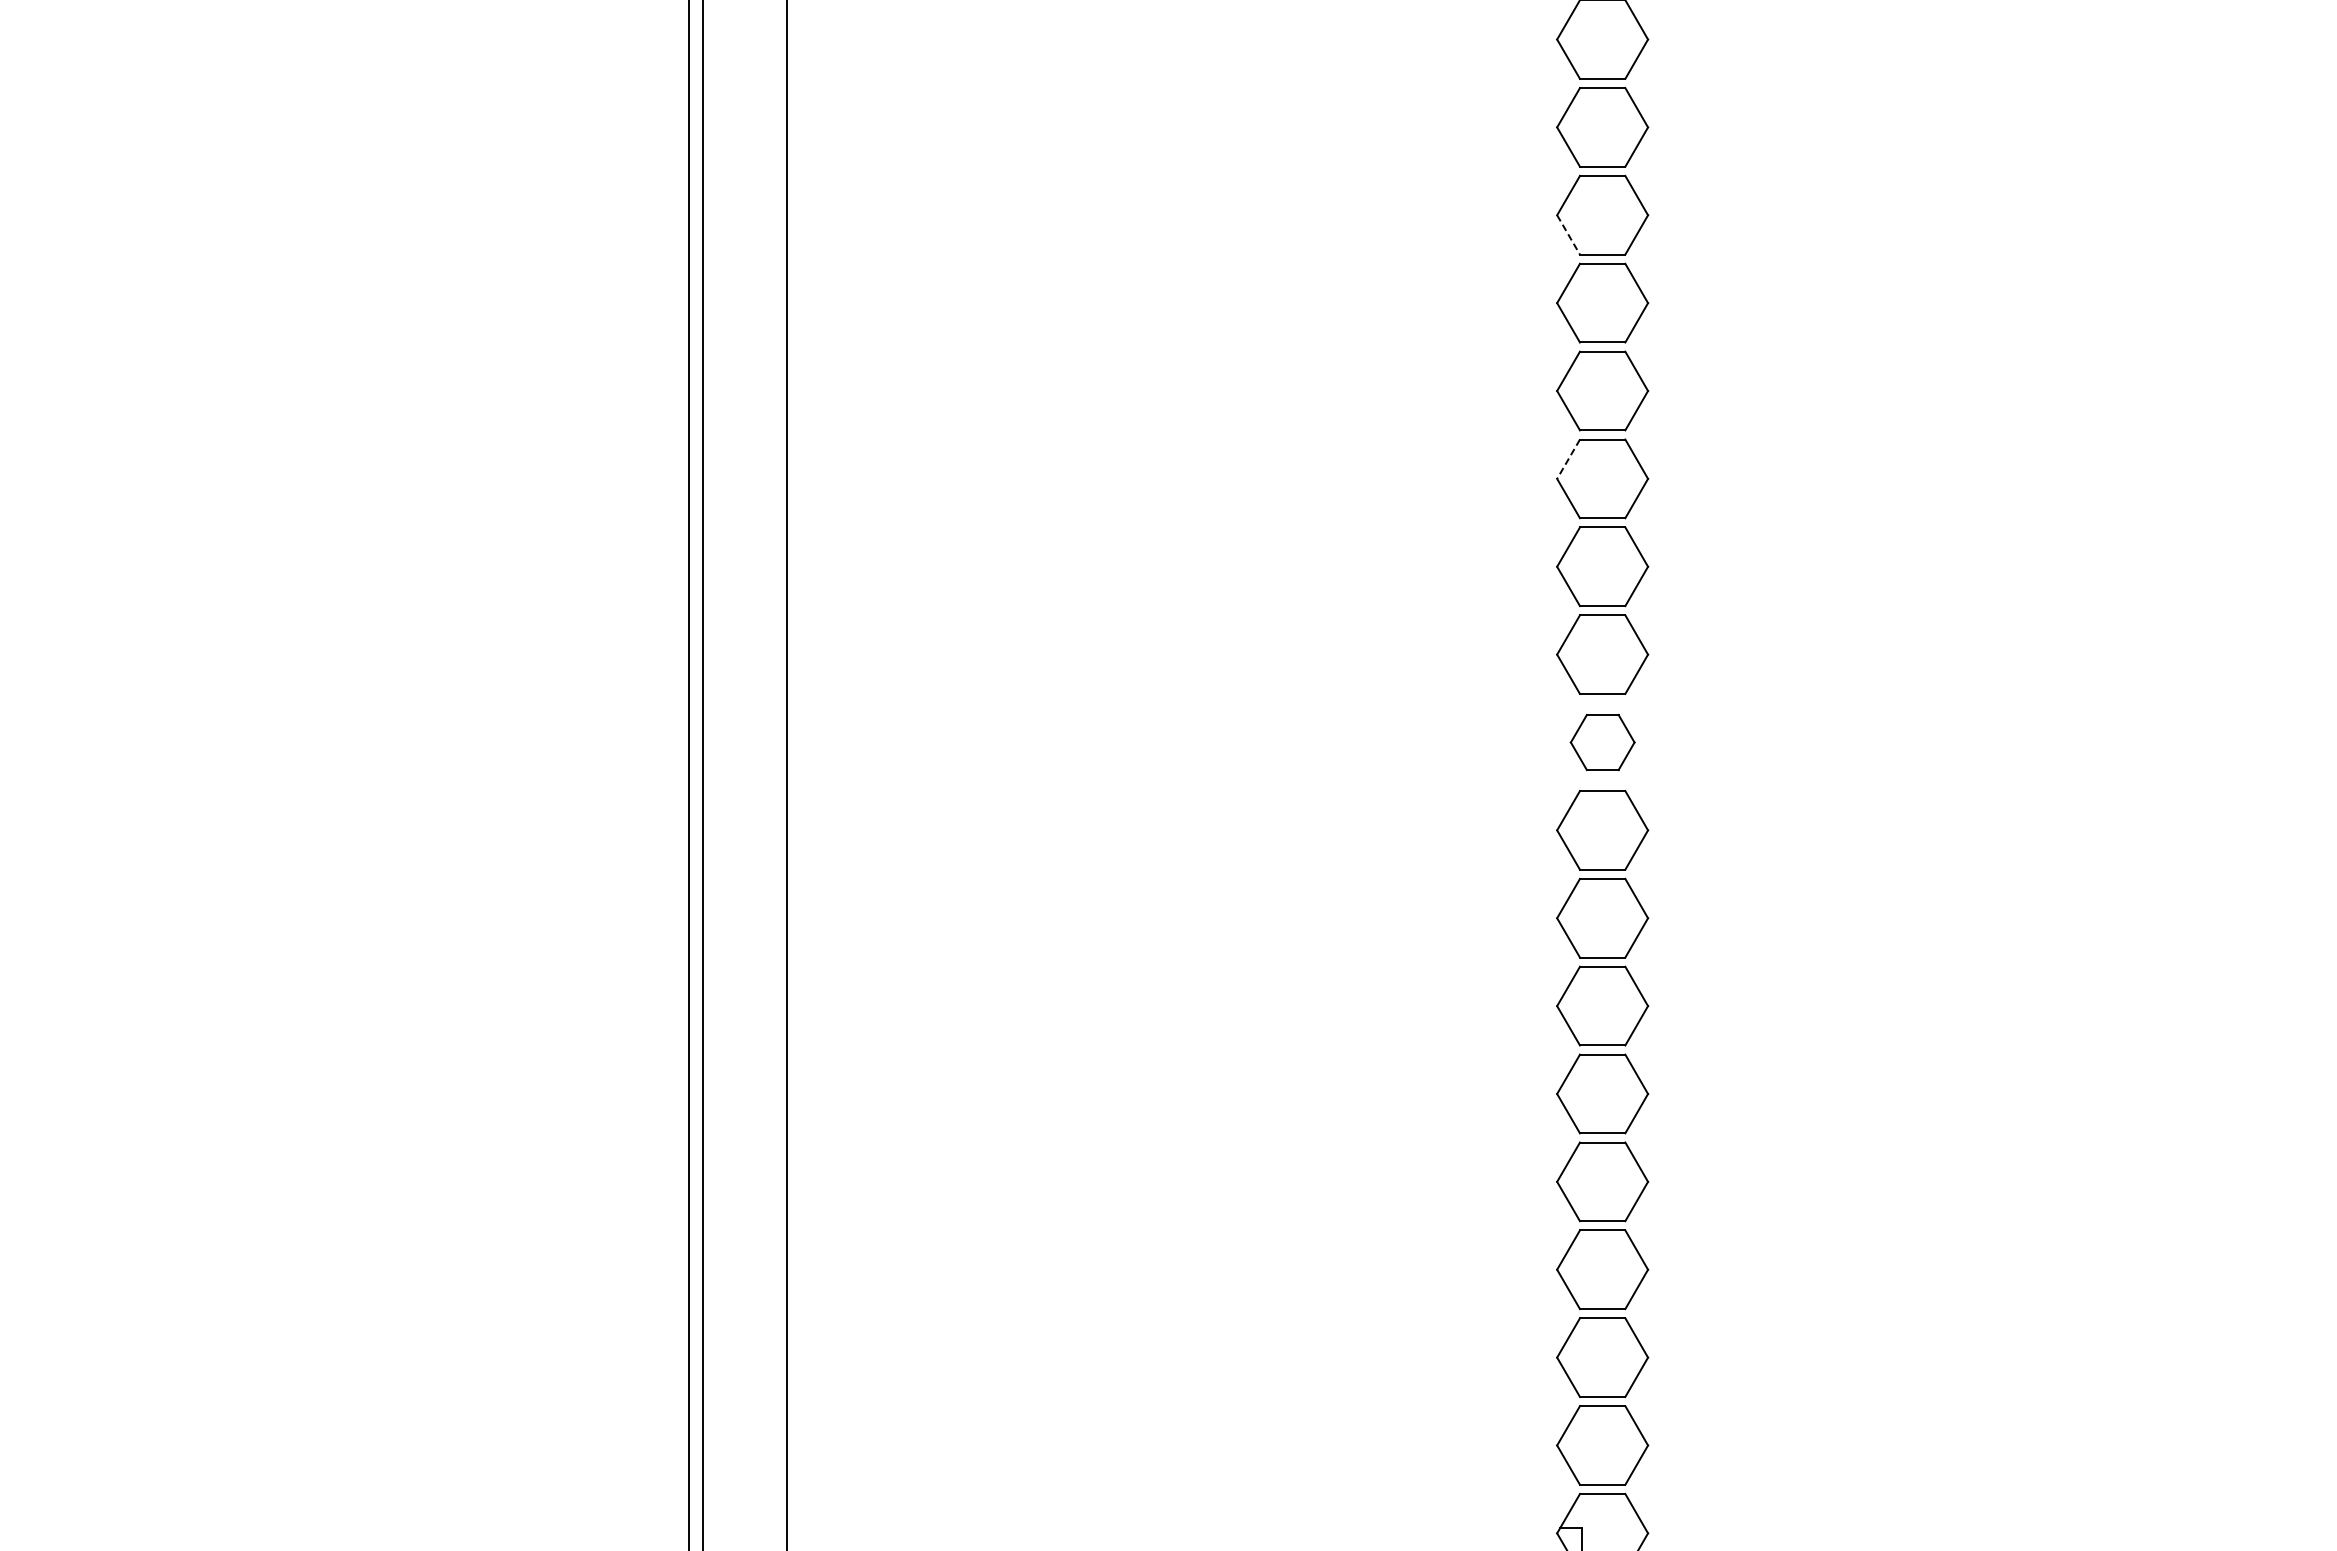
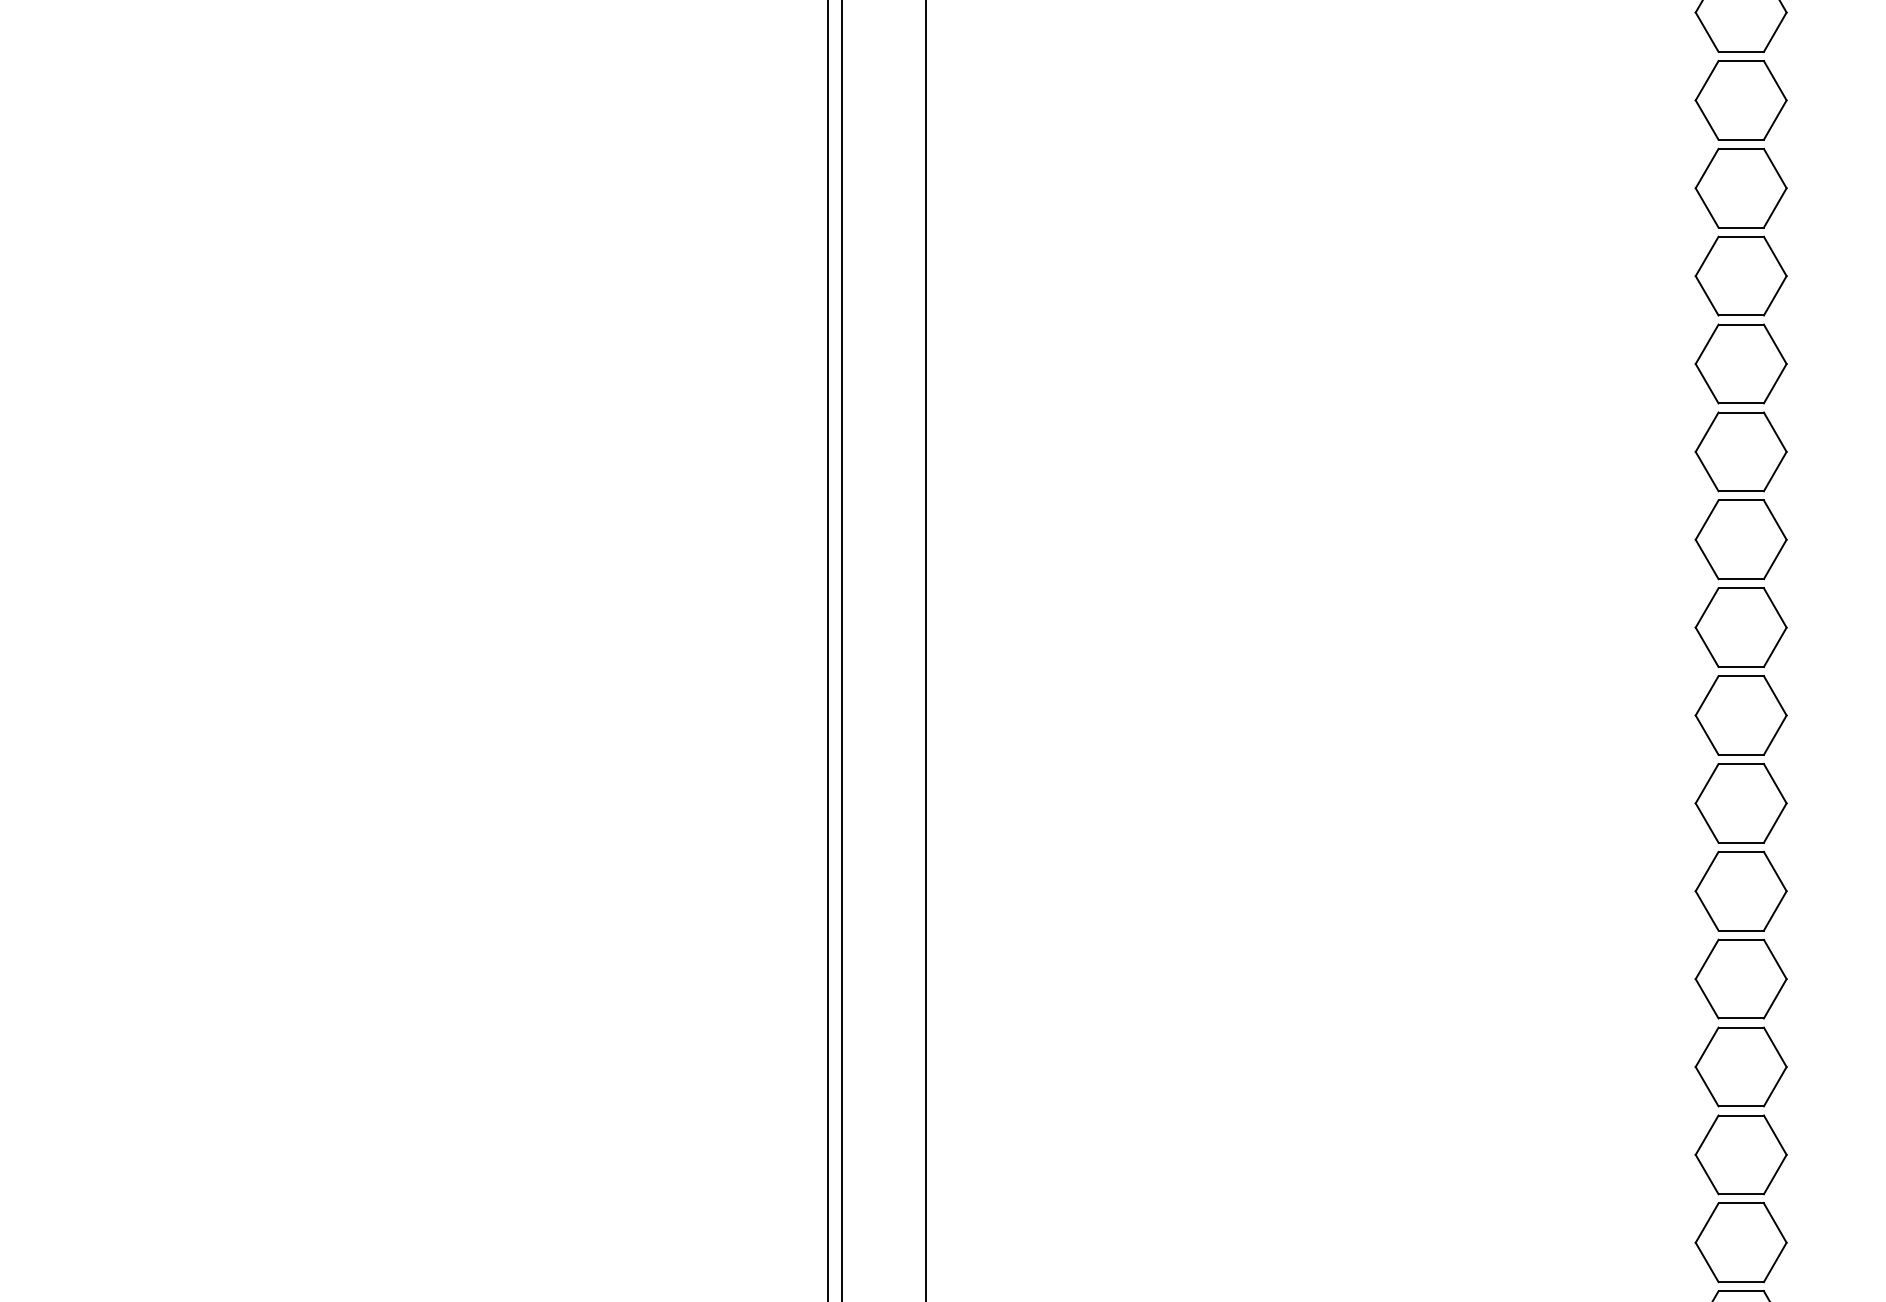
line: (1568, 234) -> (1707, 119), dashed -> solid
line: (1568, 459) -> (1707, 344), dashed -> solid
part: (1602, 742) -> (1741, 627), size x1.43

